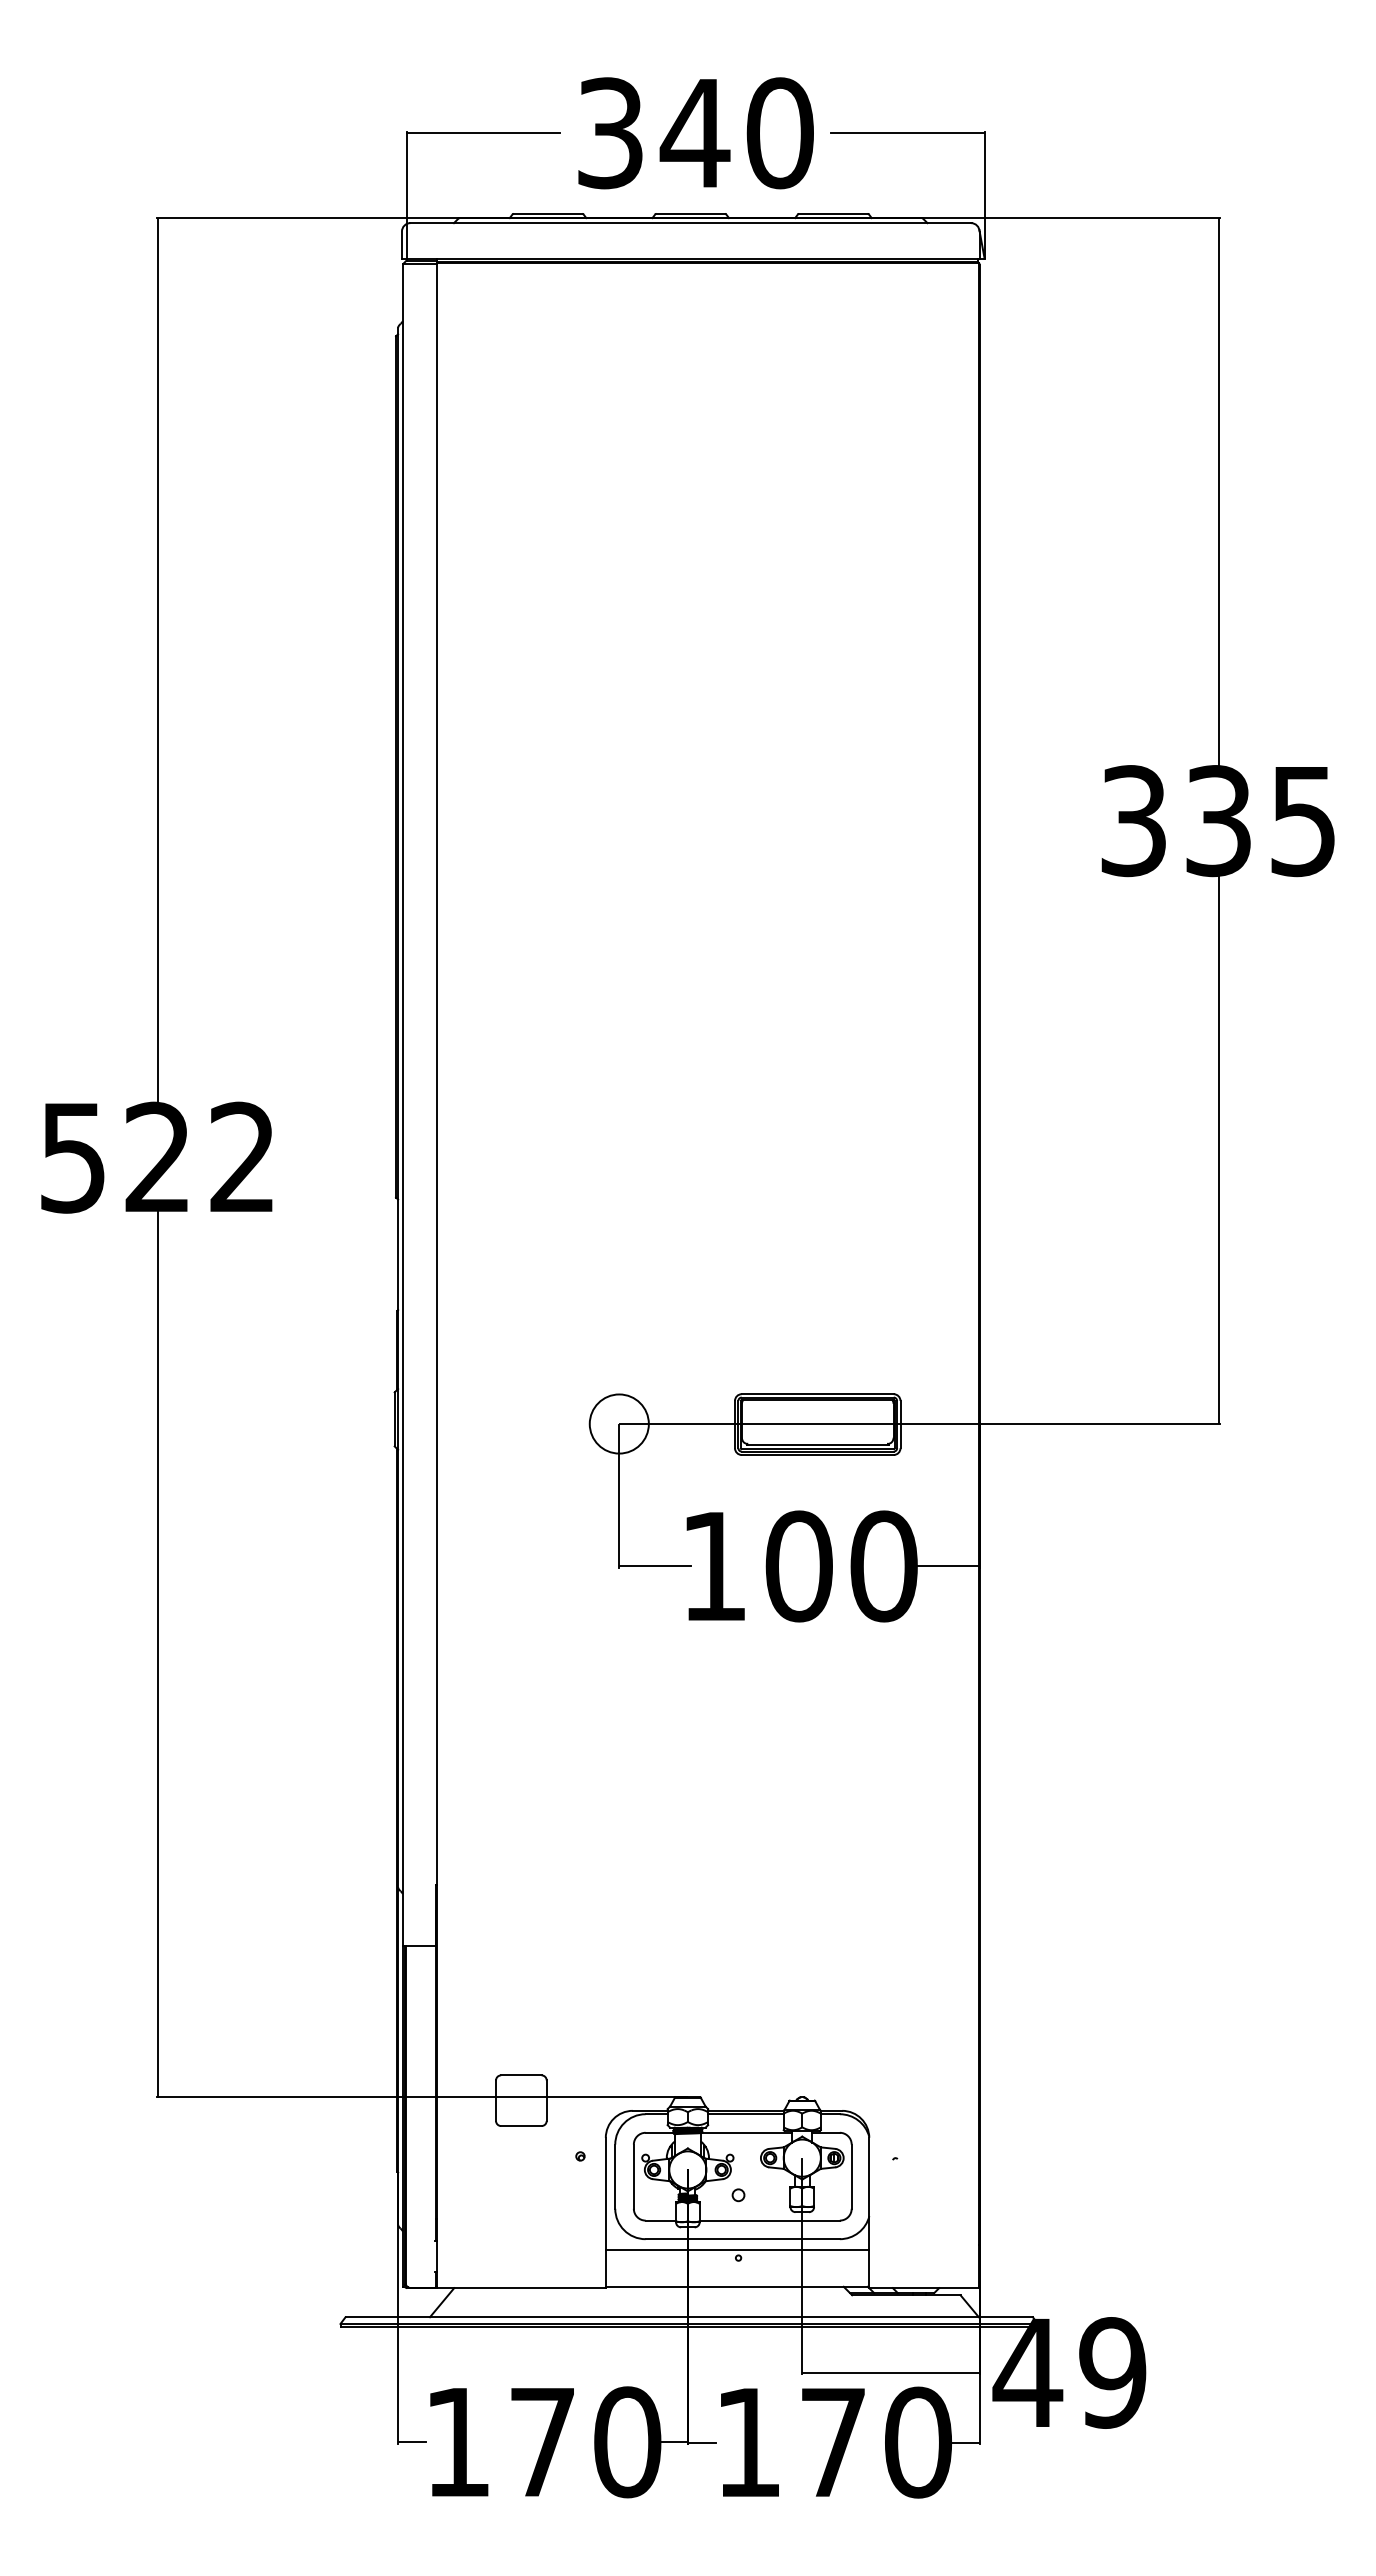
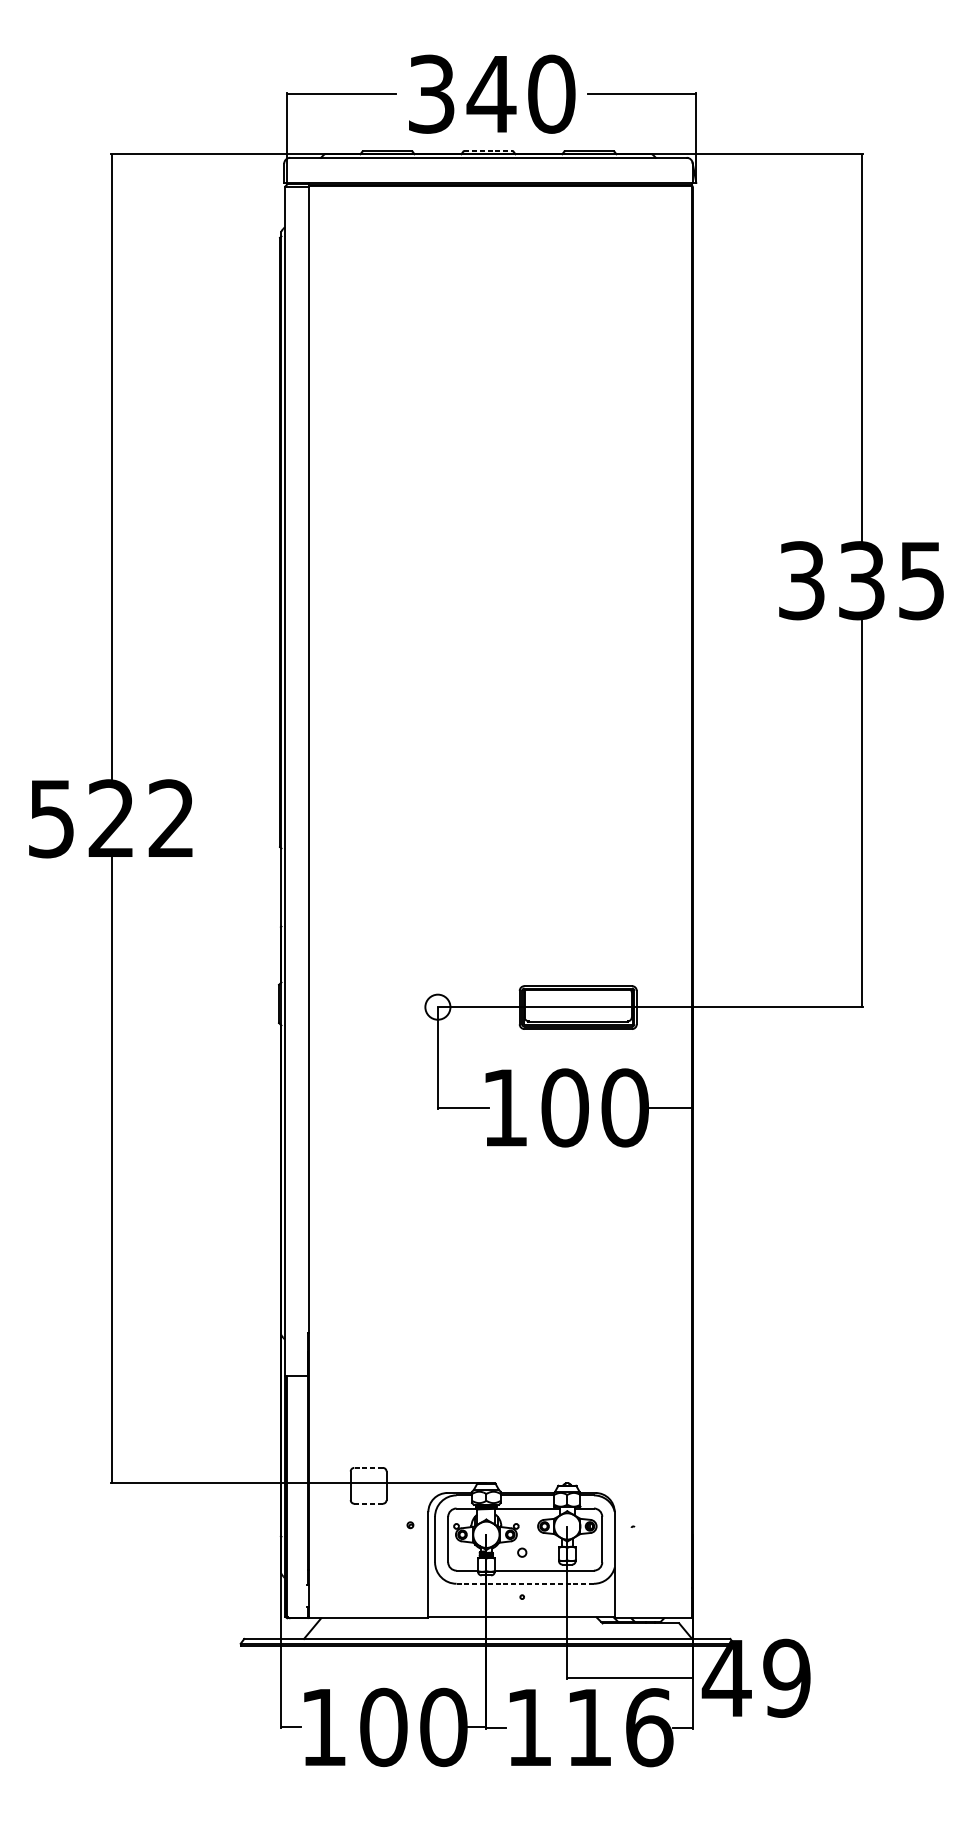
line: (691, 213) -> (488, 151), solid -> dashed
circle: (618, 1423) -> (437, 1006), size x0.6
line: (520, 2075) -> (368, 1467), solid -> dashed
line: (521, 2126) -> (368, 1504), solid -> dashed
line: (742, 2239) -> (525, 1583), solid -> dashed
line: (737, 2249) -> (521, 1591), removed
text: (542, 2442) -> (383, 1727), 170 -> 100
text: (877, 2442) -> (620, 1727), 170 -> 116

